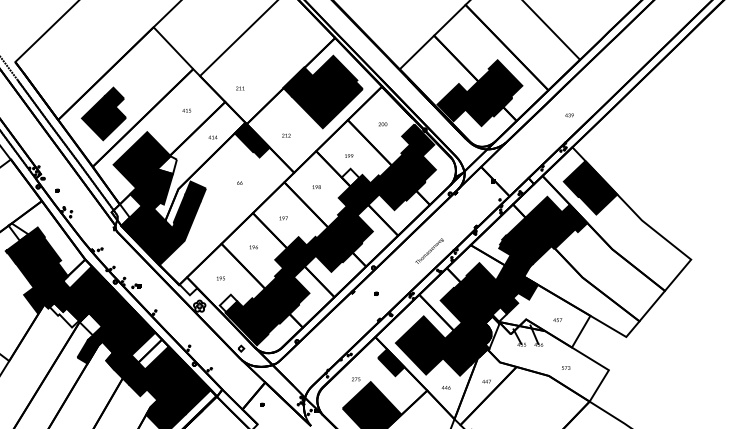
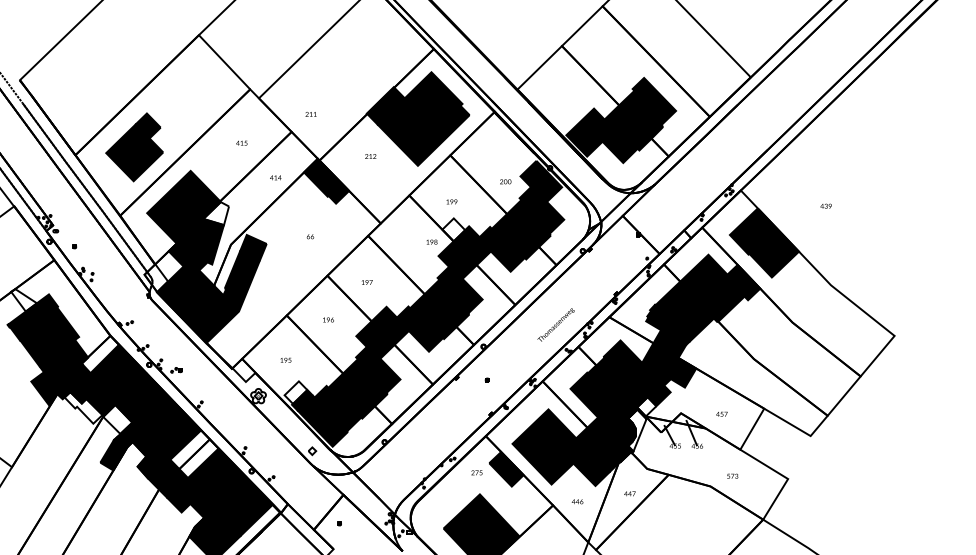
text: (569, 114) -> (825, 205), moved
text: (382, 124) -> (505, 181), moved
text: (286, 135) -> (370, 156), moved
text: (316, 186) -> (431, 241), moved
text: (355, 379) -> (476, 472), moved

